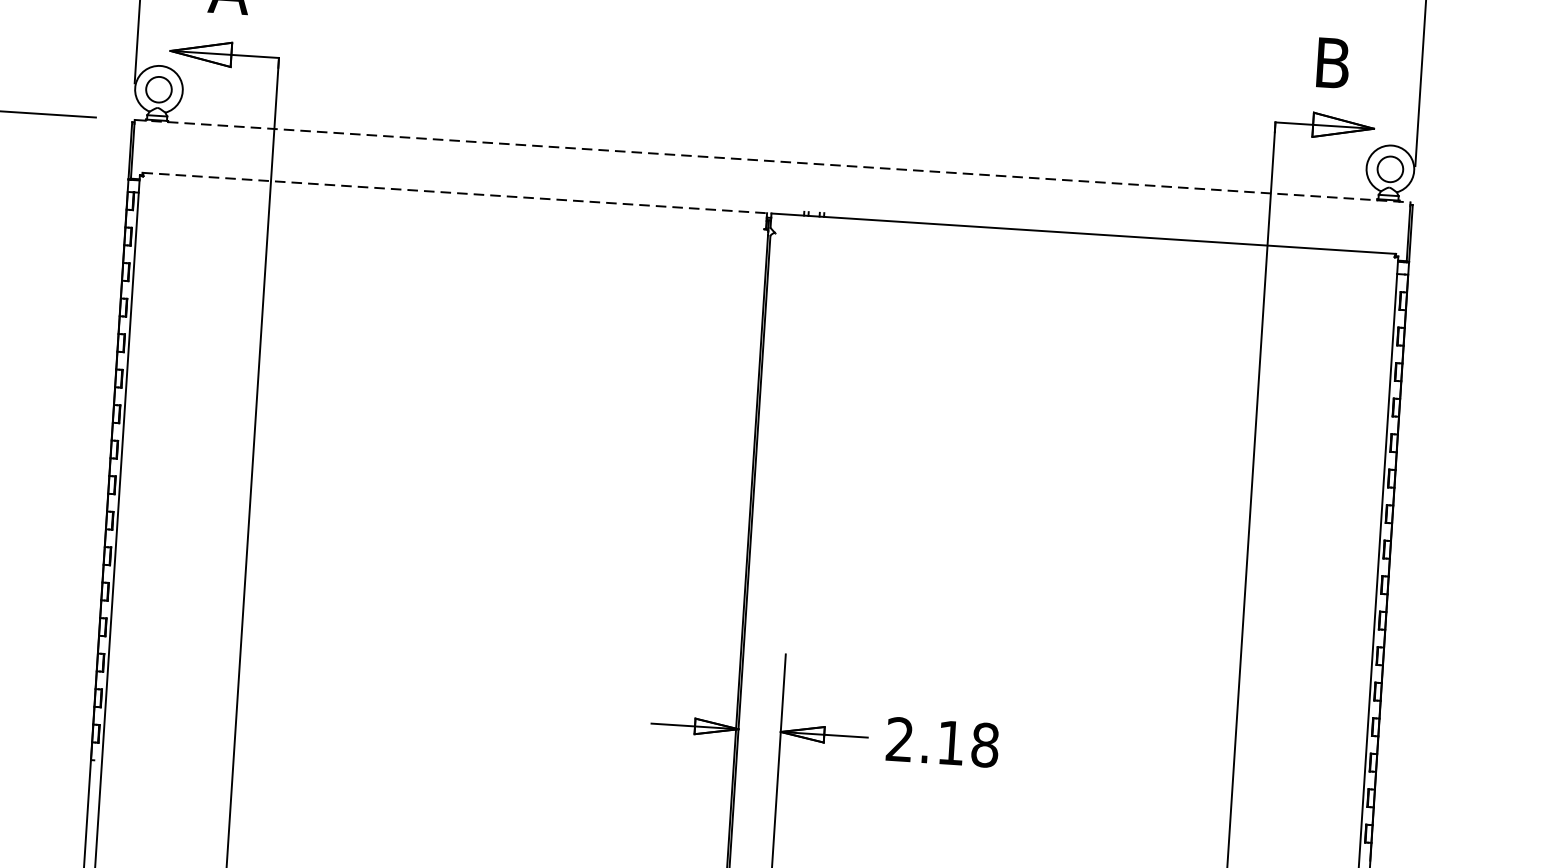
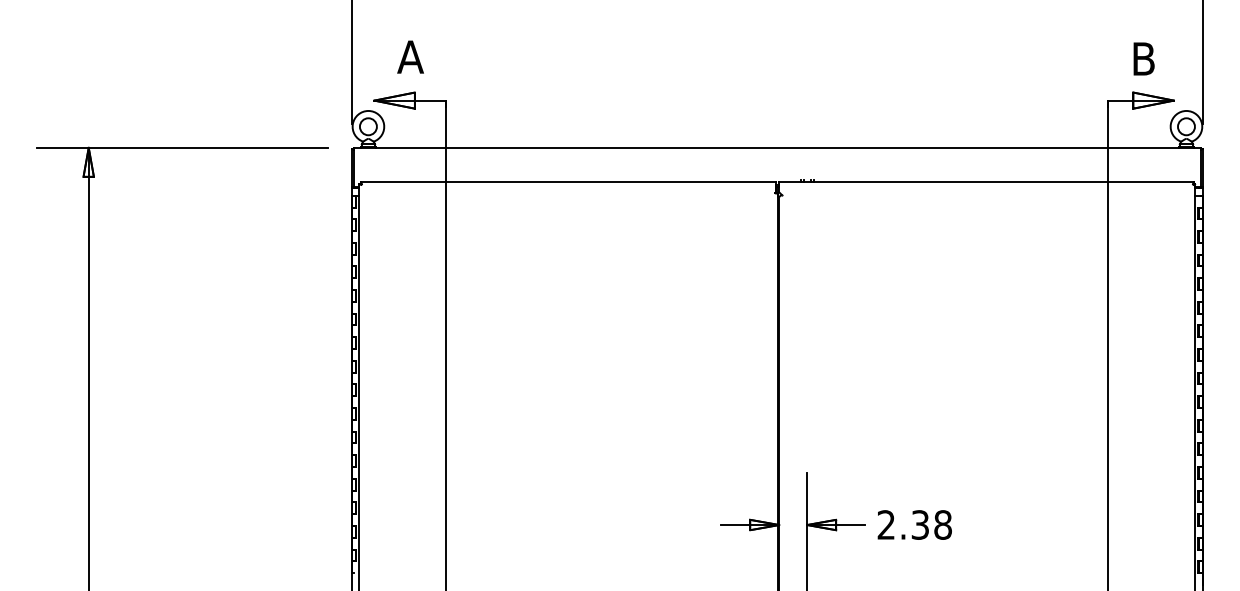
line: (772, 160) -> (777, 147), dashed -> solid
line: (456, 193) -> (569, 182), dashed -> solid
text: (949, 742) -> (919, 524), 2.18 -> 2.38

